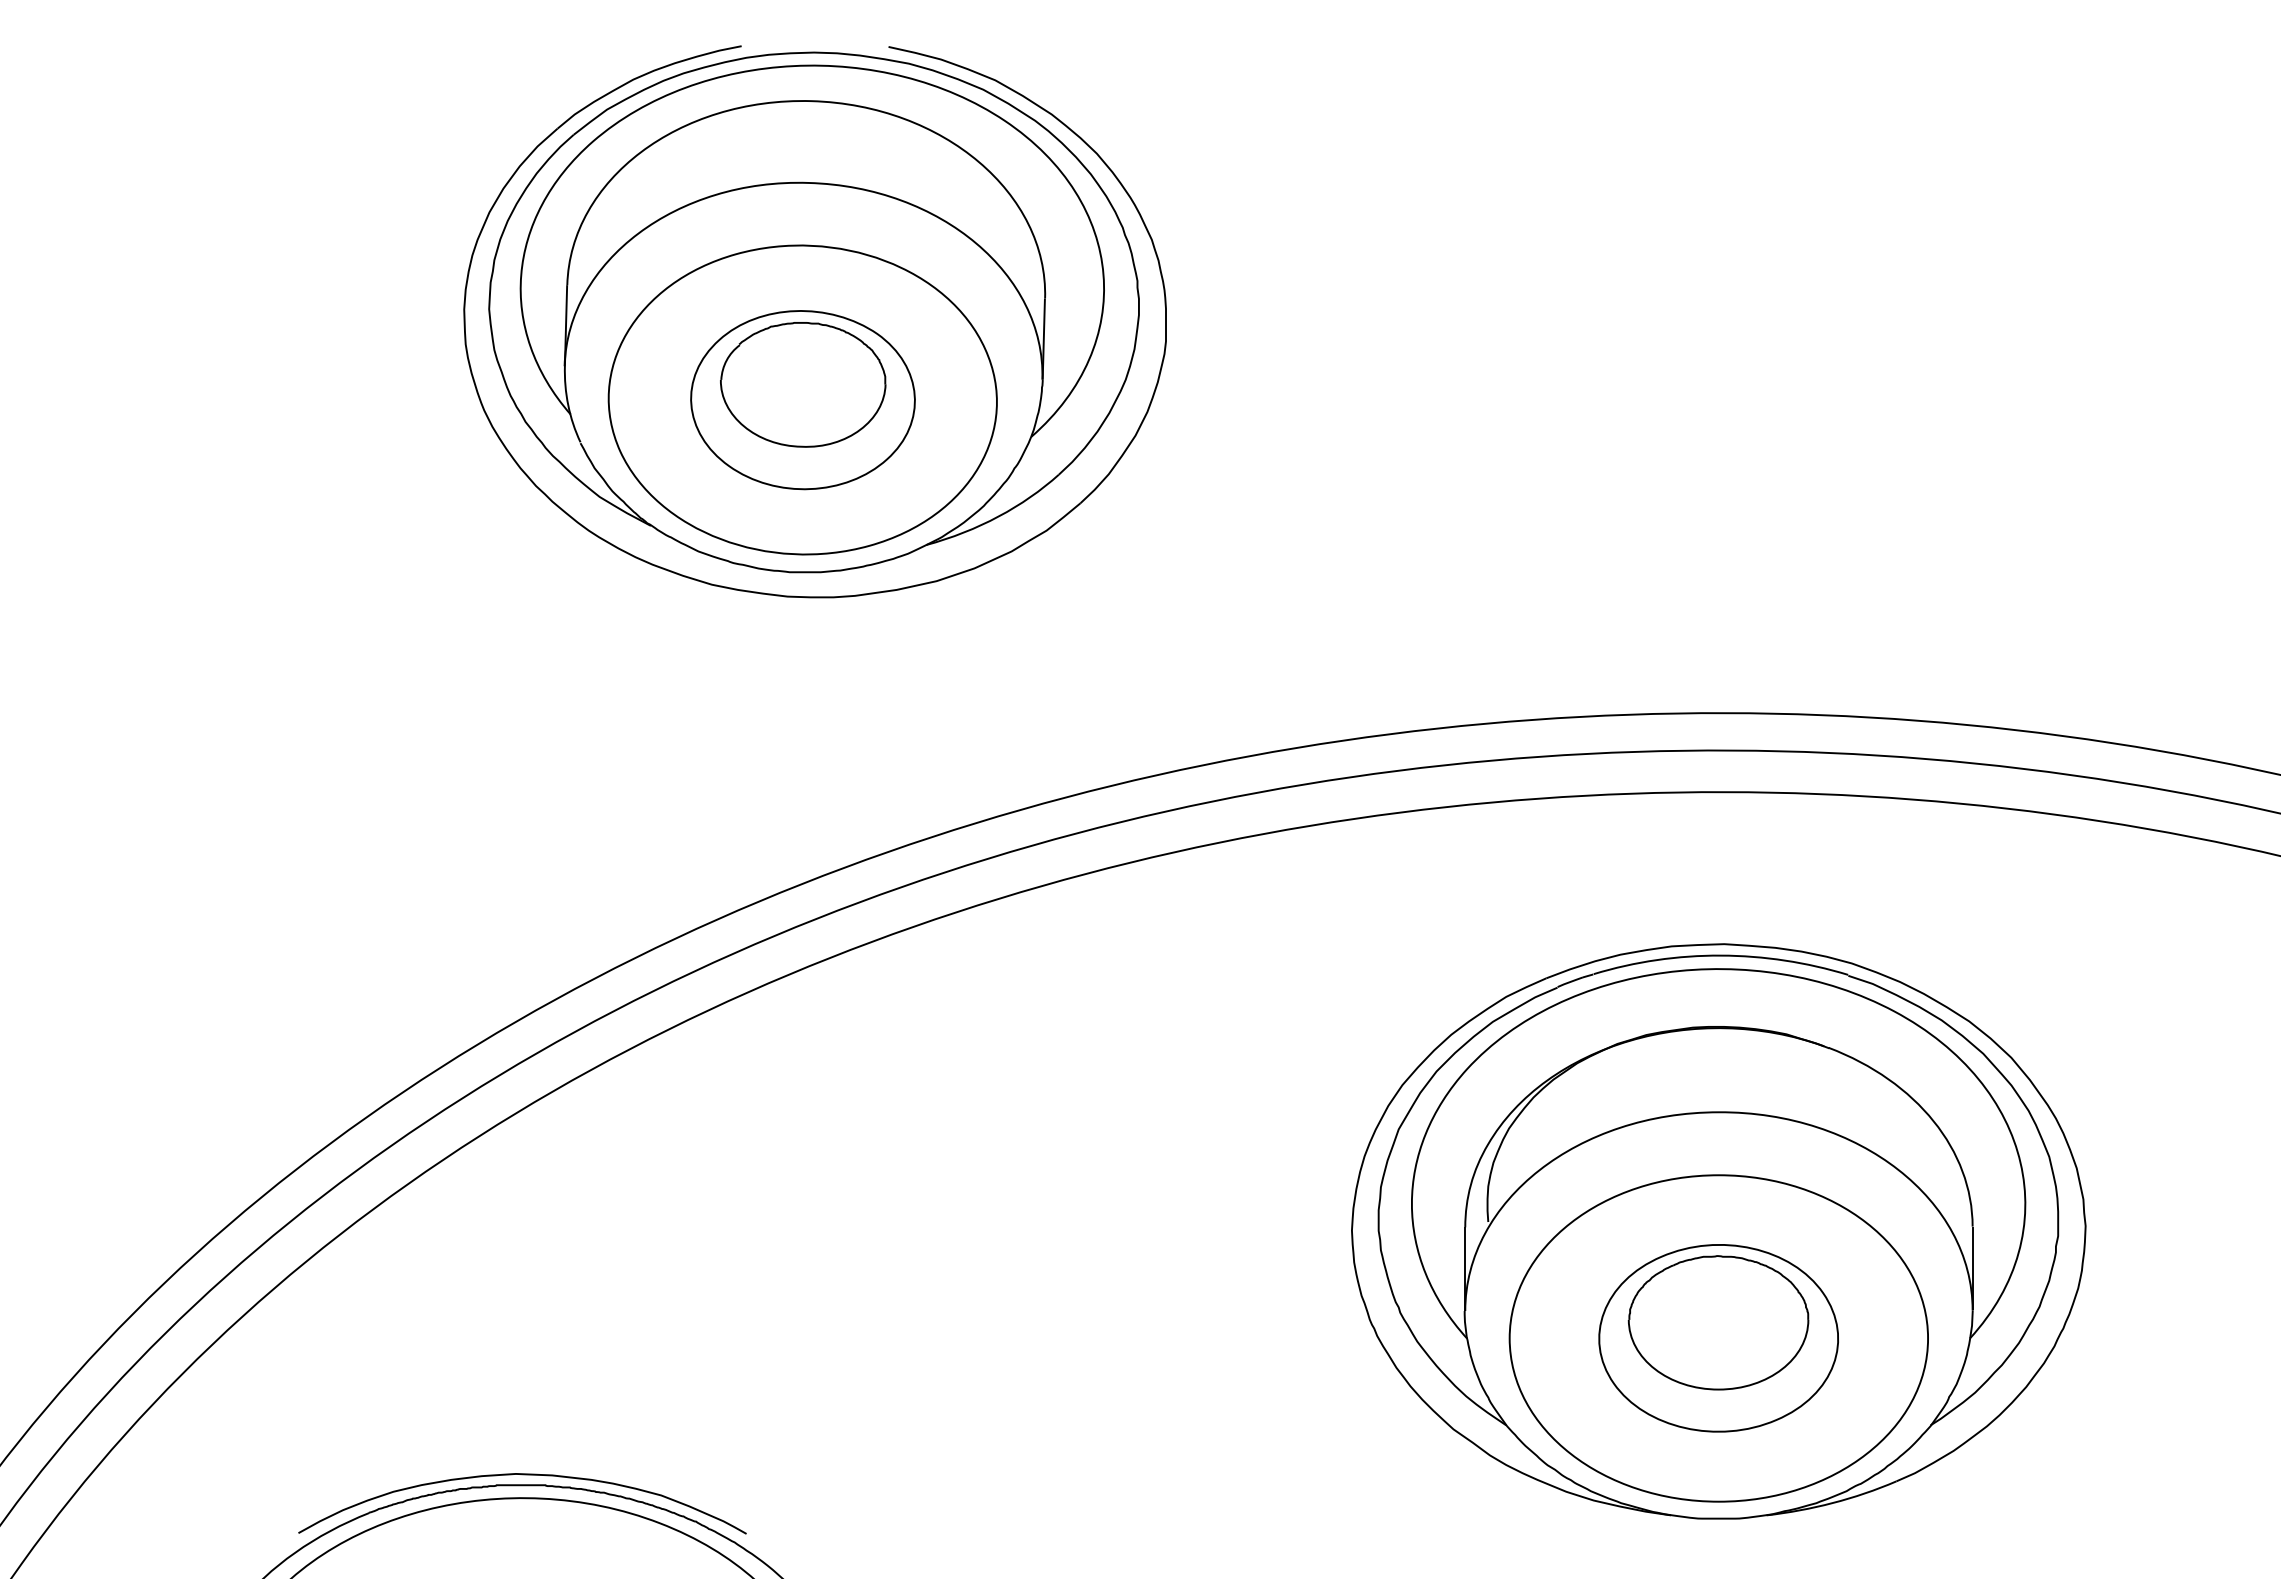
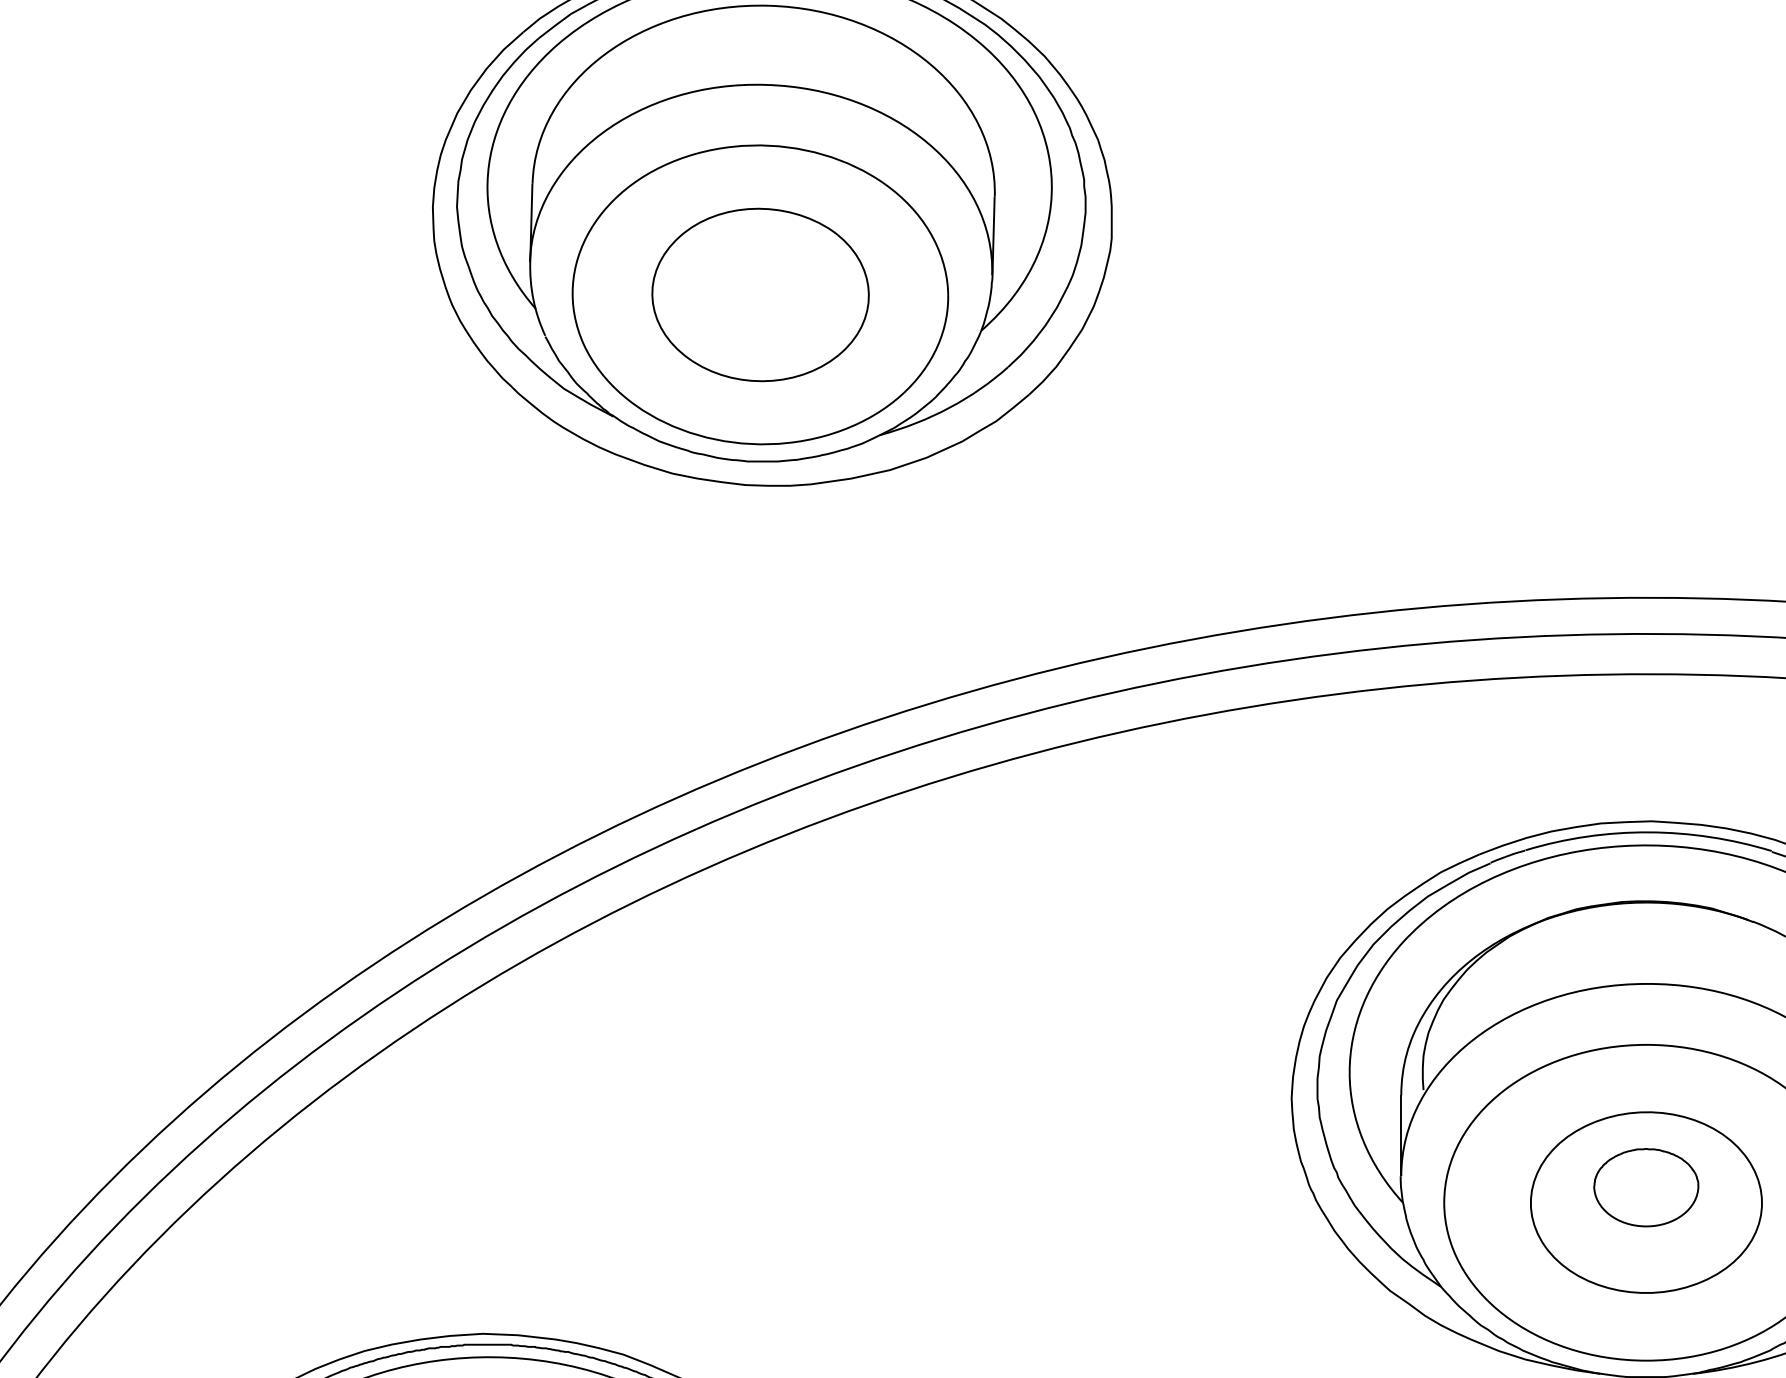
part: (803, 384) -> (761, 279), removed
part: (1718, 1322) -> (1646, 1187), size x0.6

